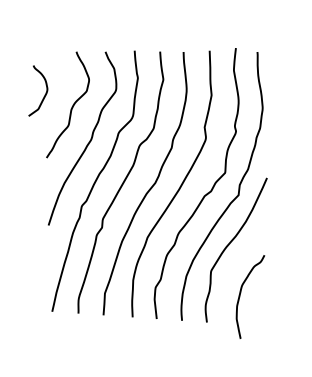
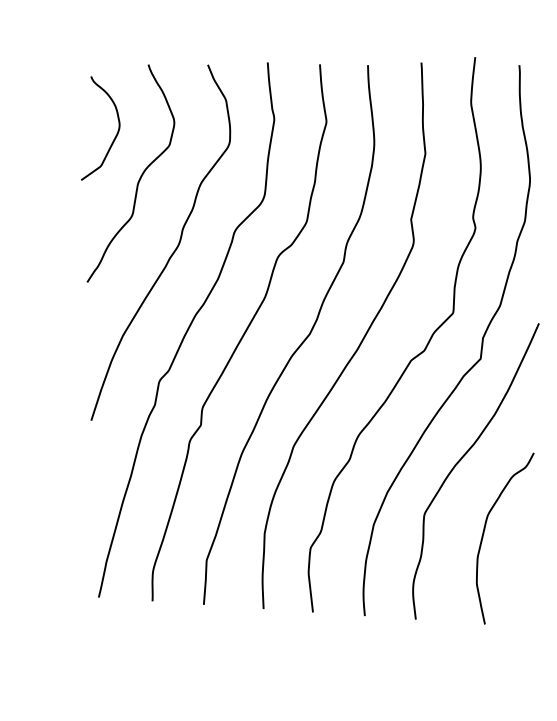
curve: (44, 94) -> (113, 135), moved
curve: (241, 292) -> (486, 529), moved

